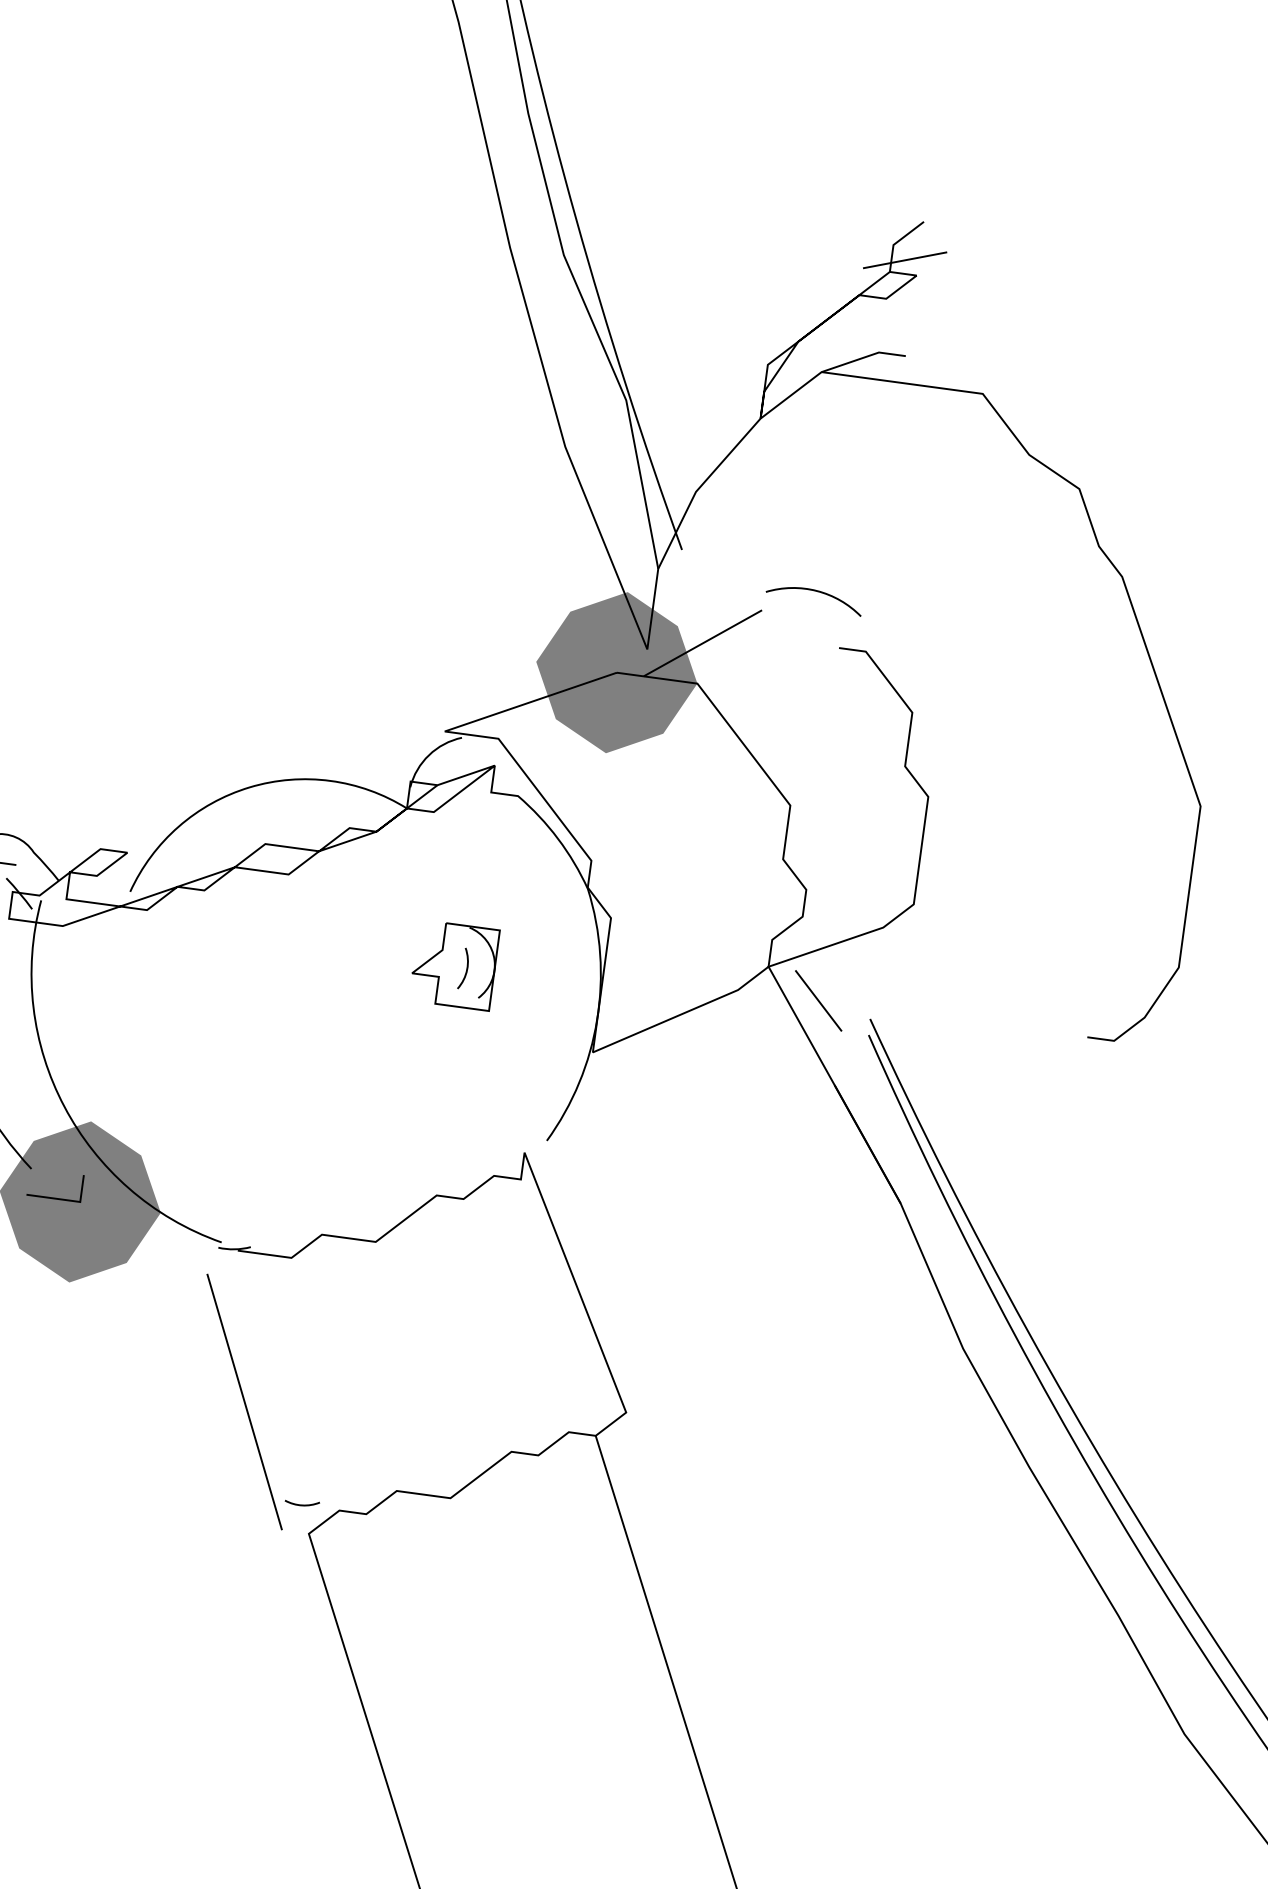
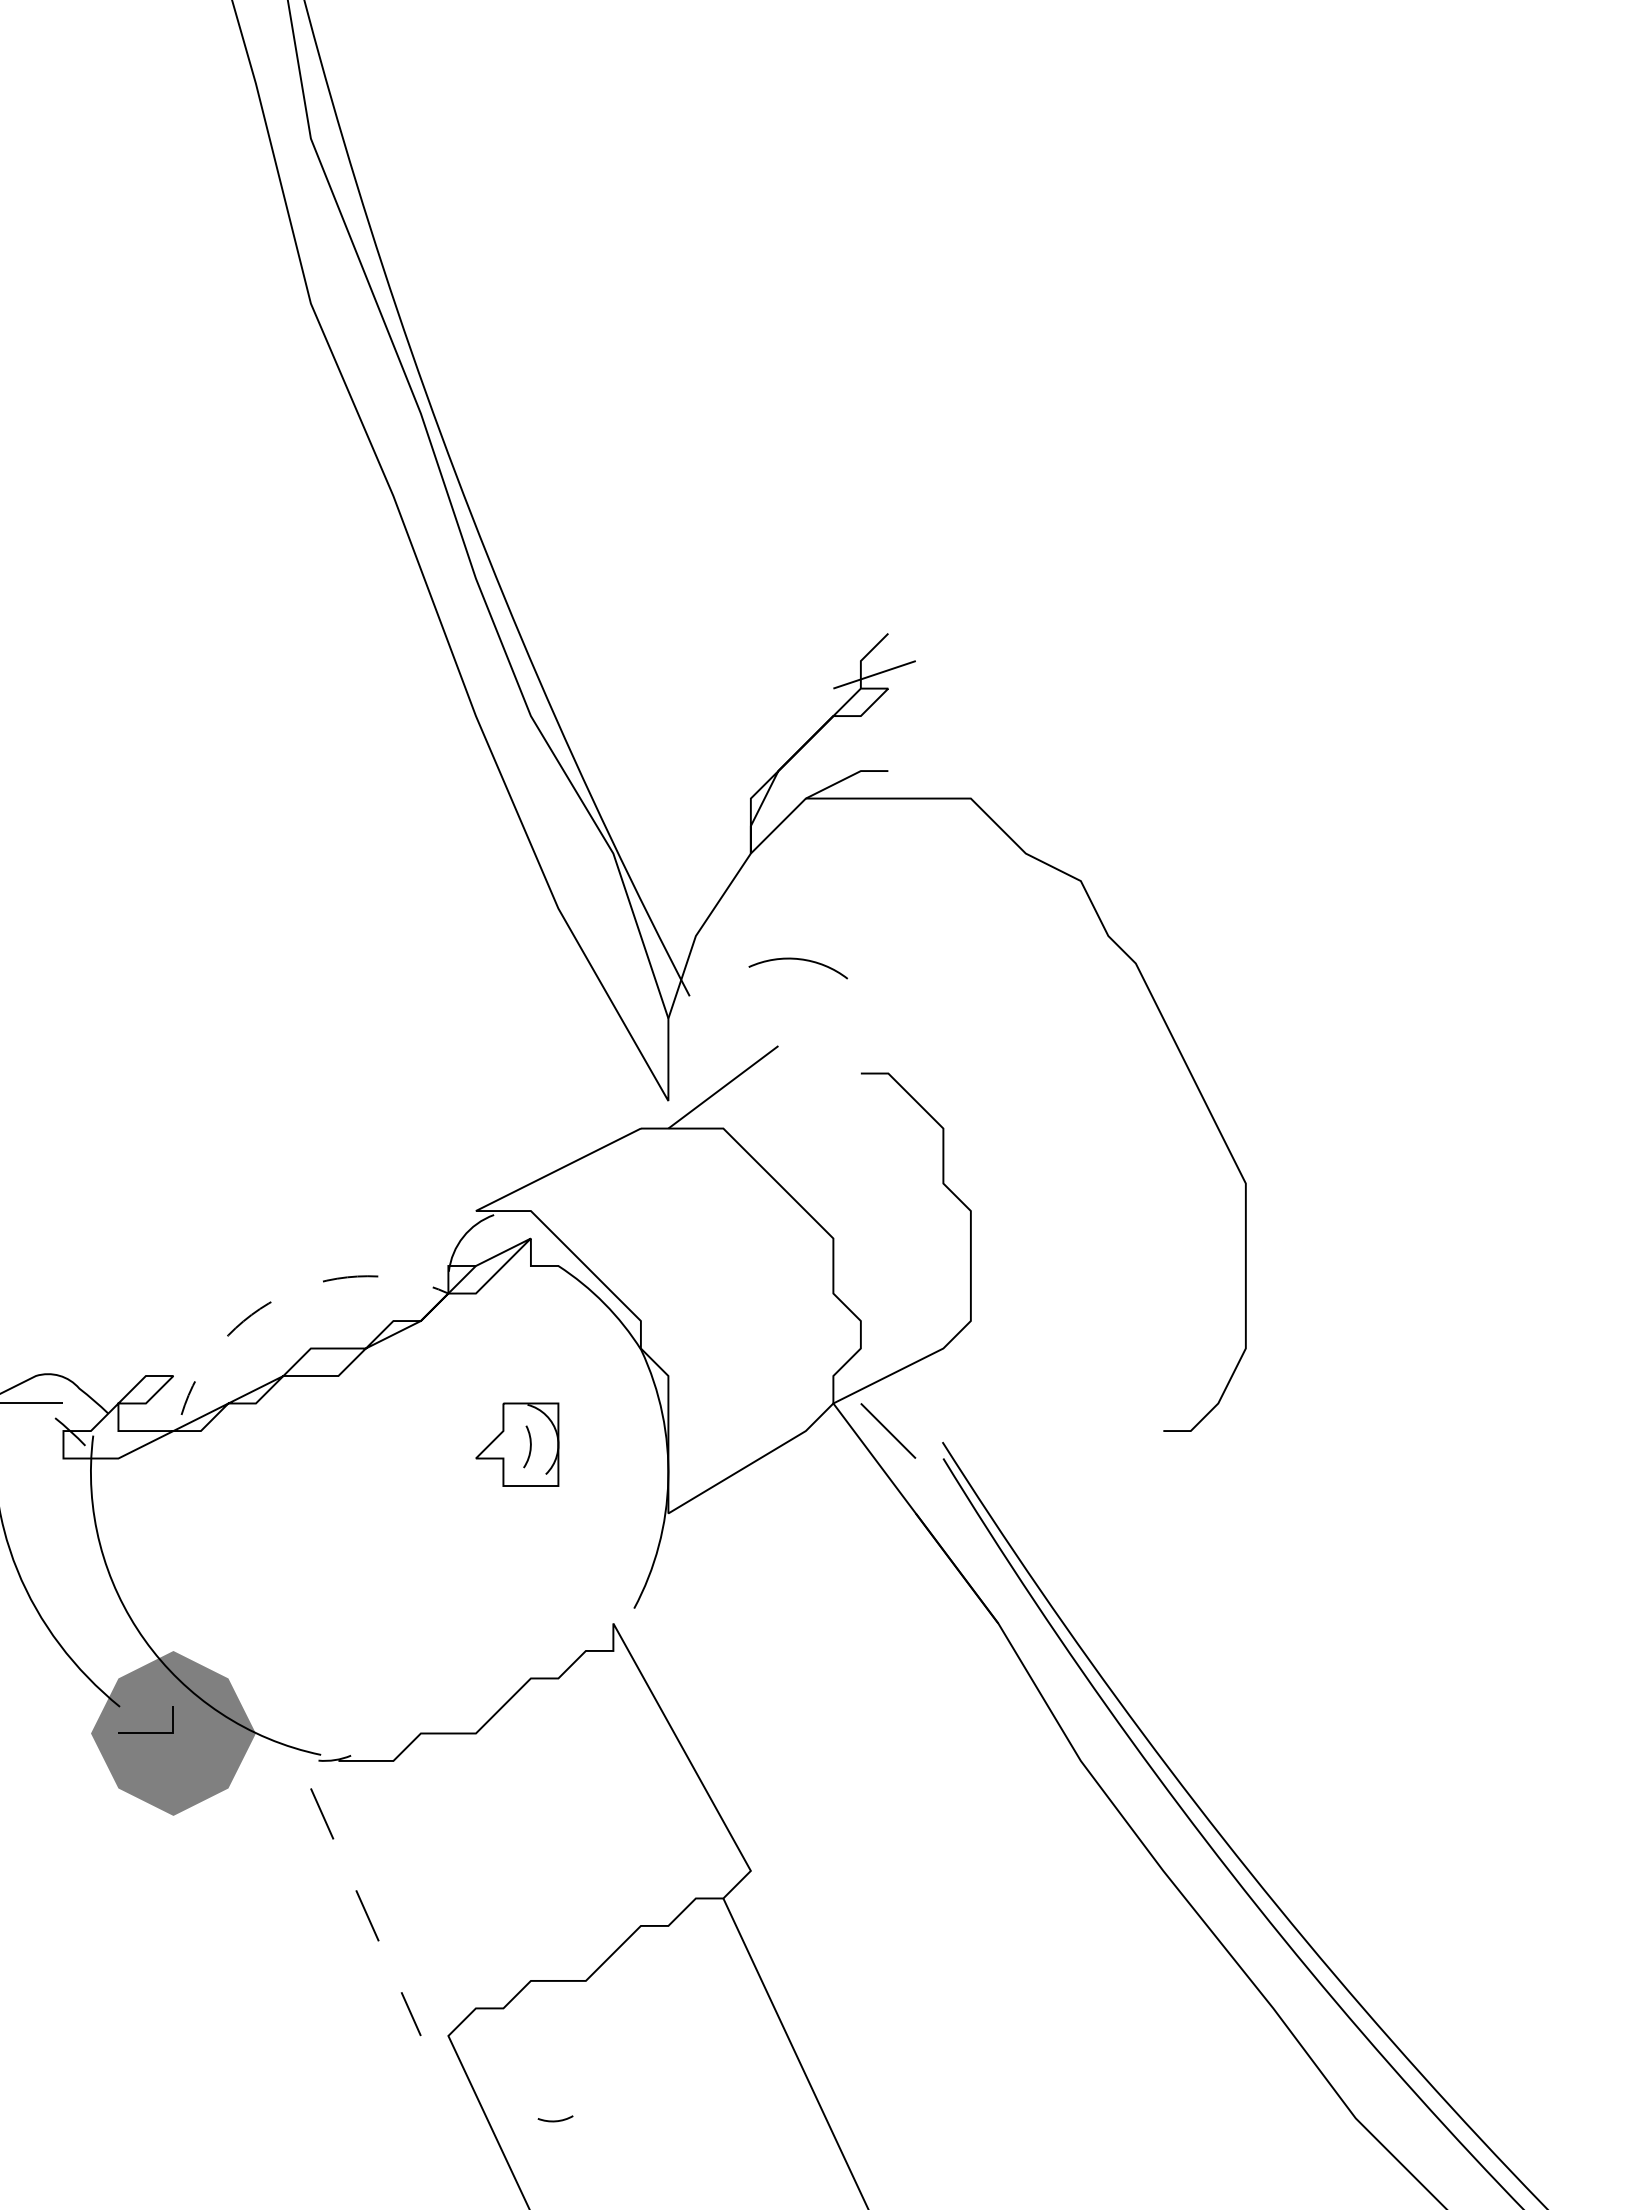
arc: (816, 592) -> (799, 960), moved
fill: (616, 672) -> (640, 1128), removed
line: (266, 783) -> (303, 1287), solid -> dashed
line: (245, 1402) -> (366, 1912), solid -> dashed
arc: (302, 1504) -> (555, 2120), moved

